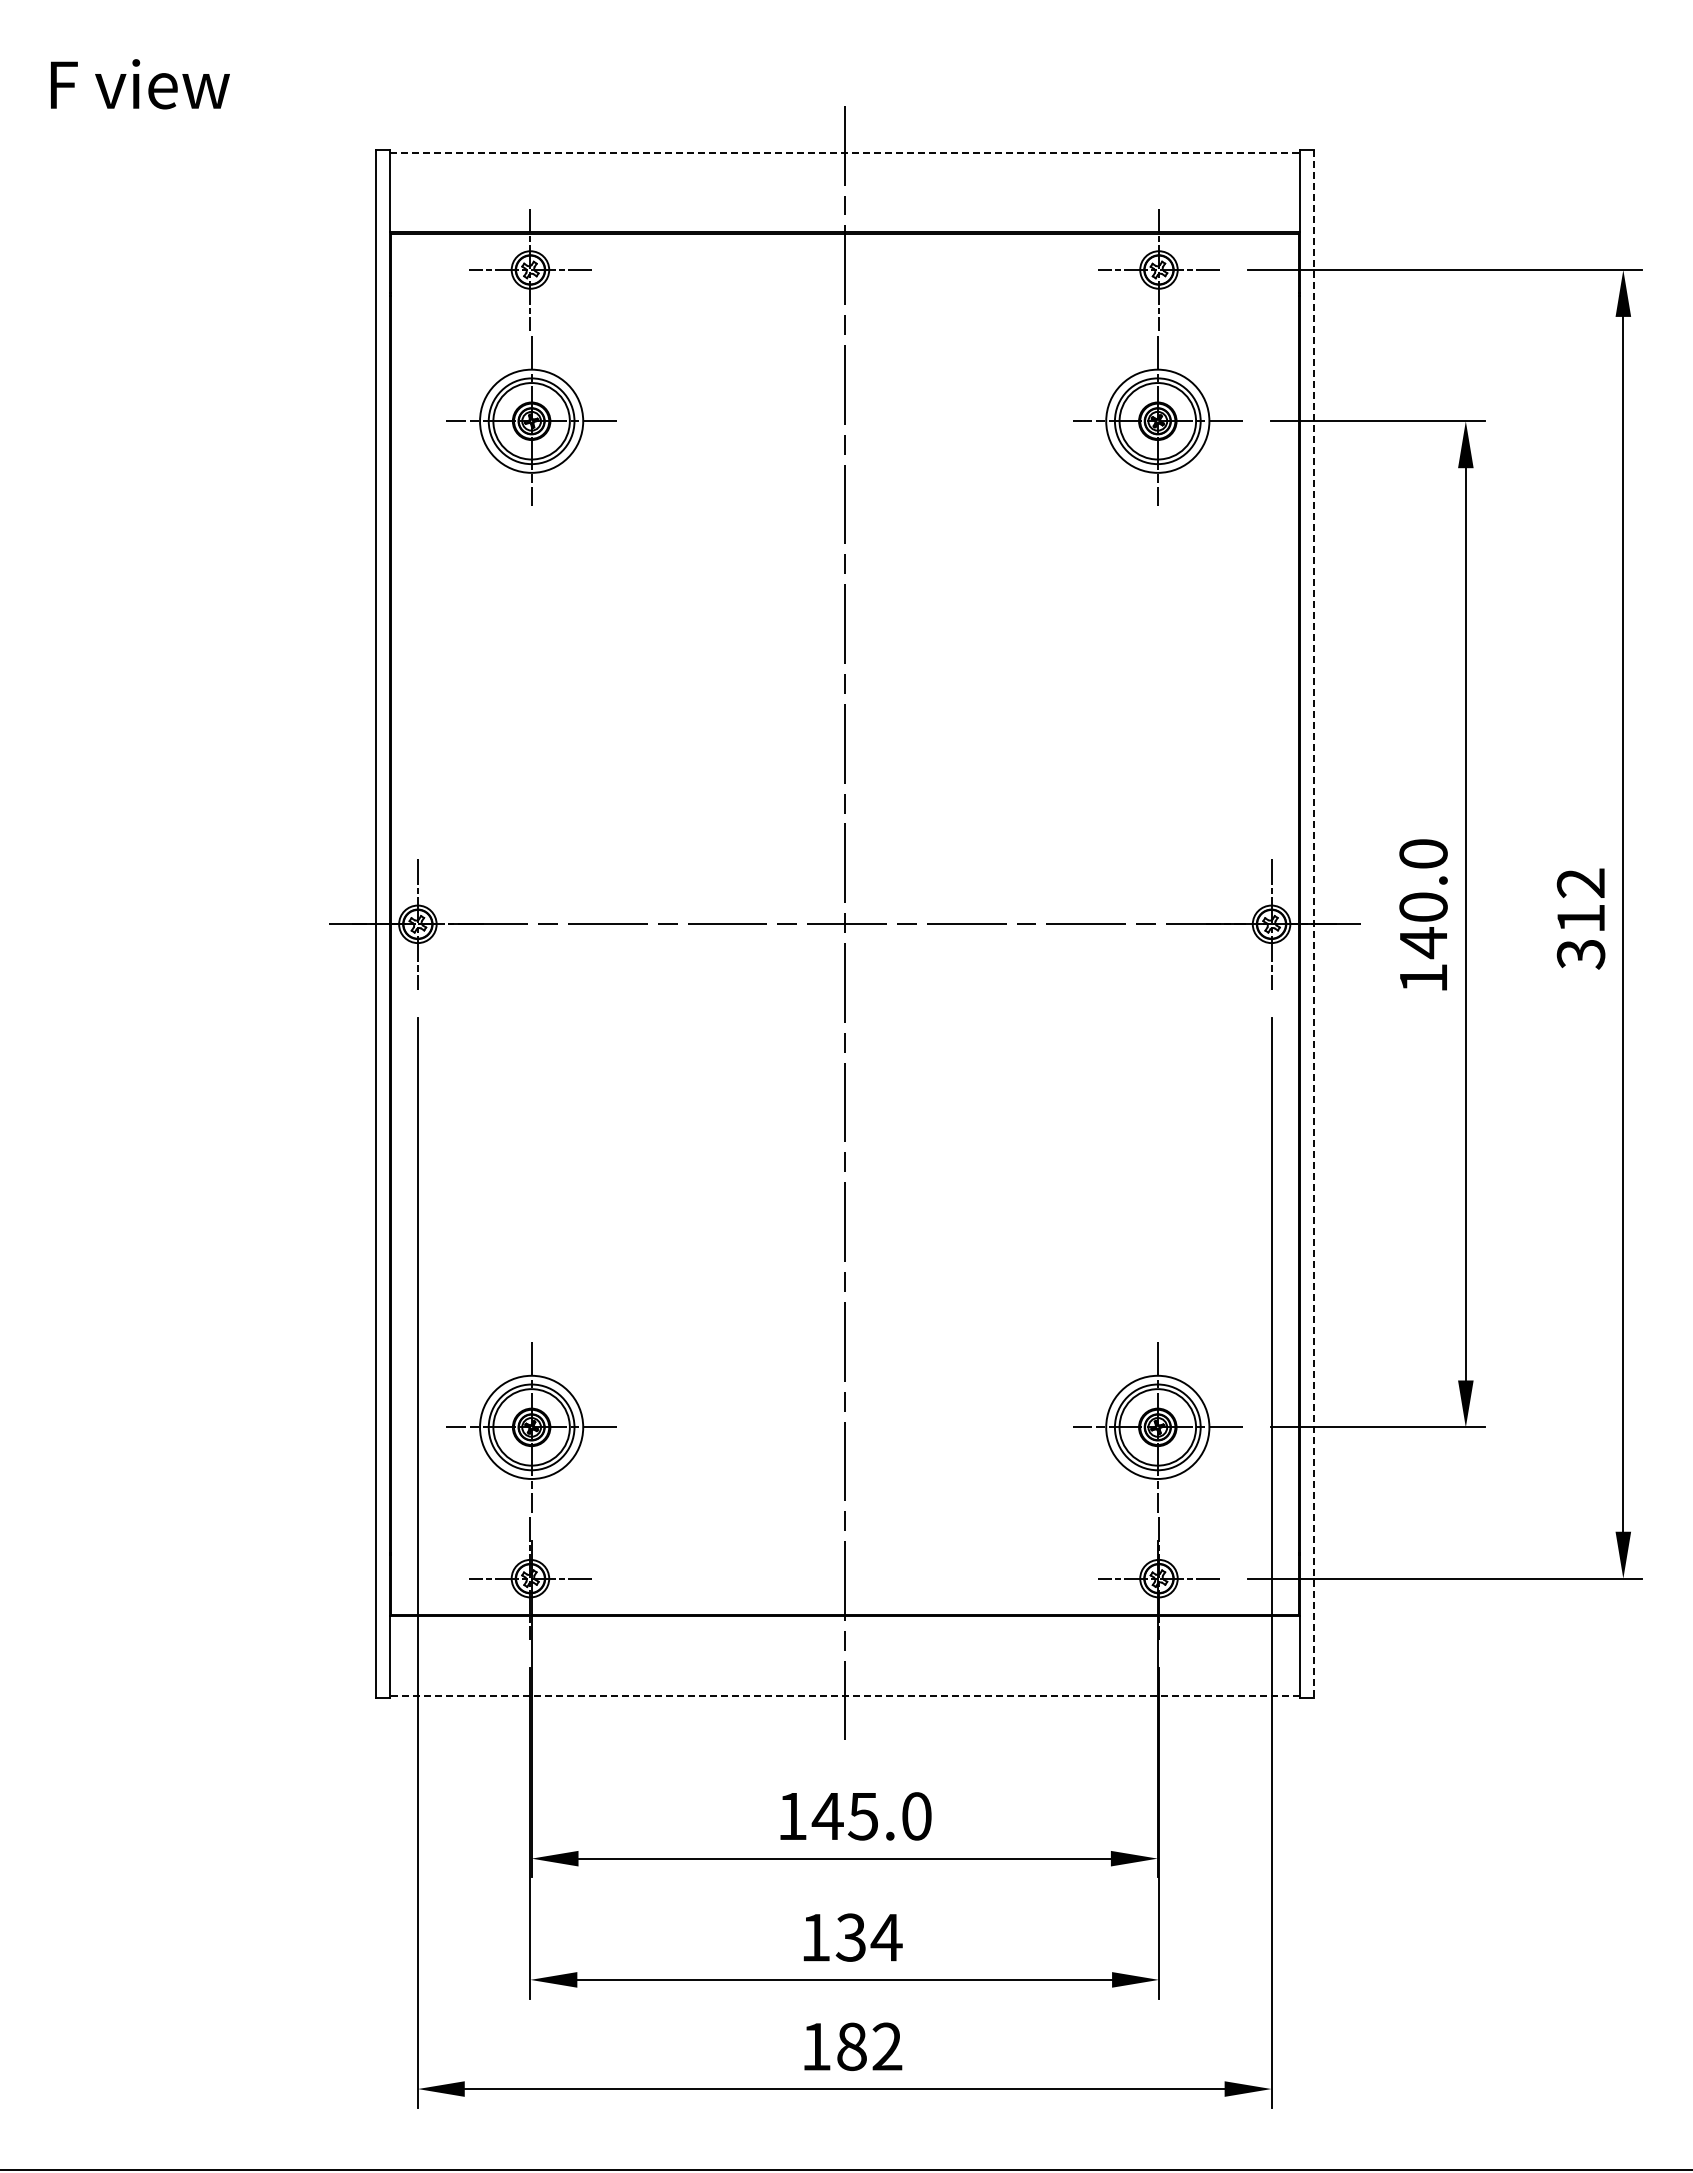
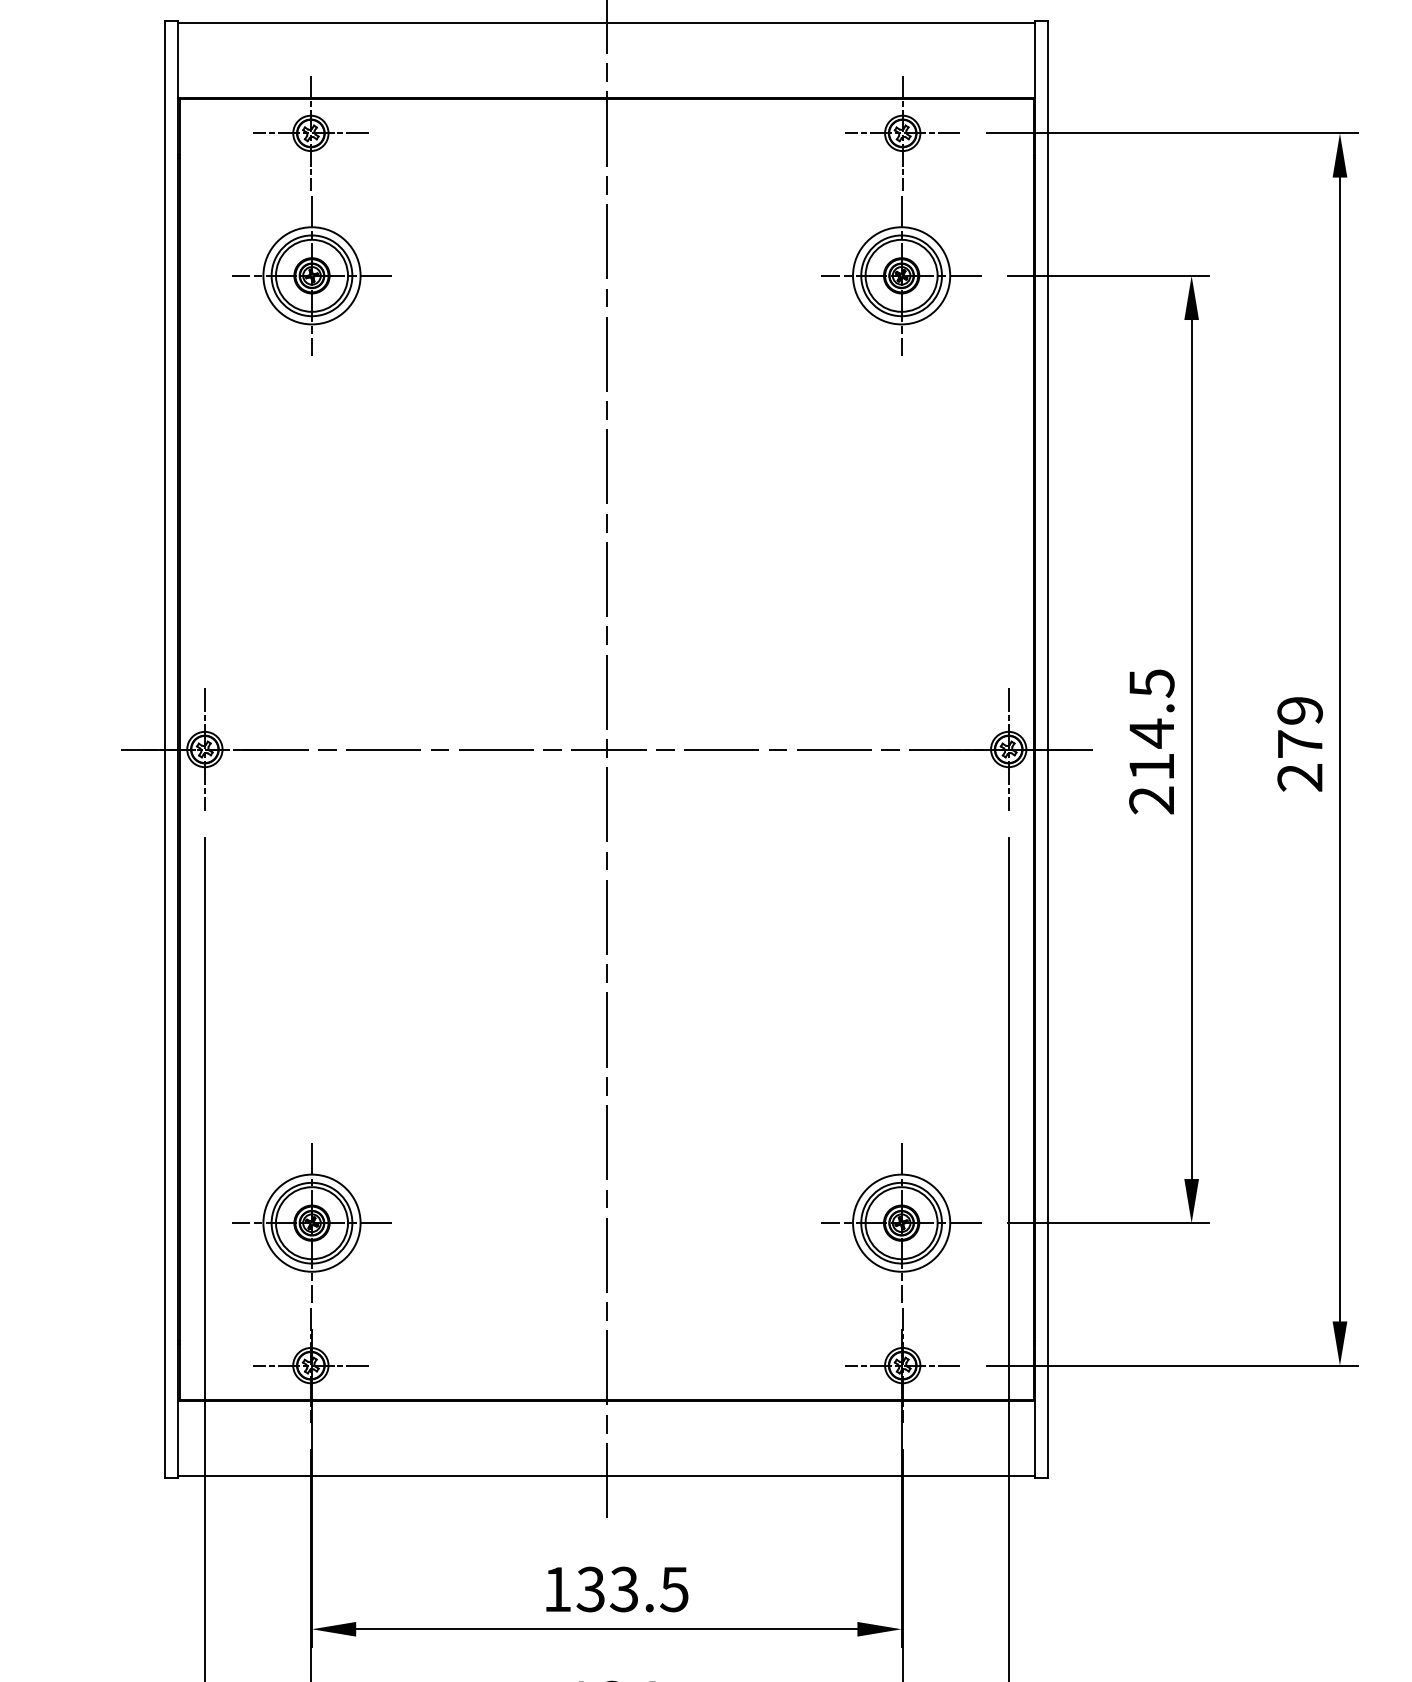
line: (844, 152) -> (606, 22), dashed -> solid
text: (1423, 916) -> (1151, 742), 140.0 -> 214.5
text: (1581, 918) -> (1300, 744), 312 -> 279
line: (1313, 924) -> (1048, 749), dashed -> solid
line: (844, 1695) -> (606, 1475), dashed -> solid
text: (871, 1816) -> (632, 1589), 145.0 -> 133.5

